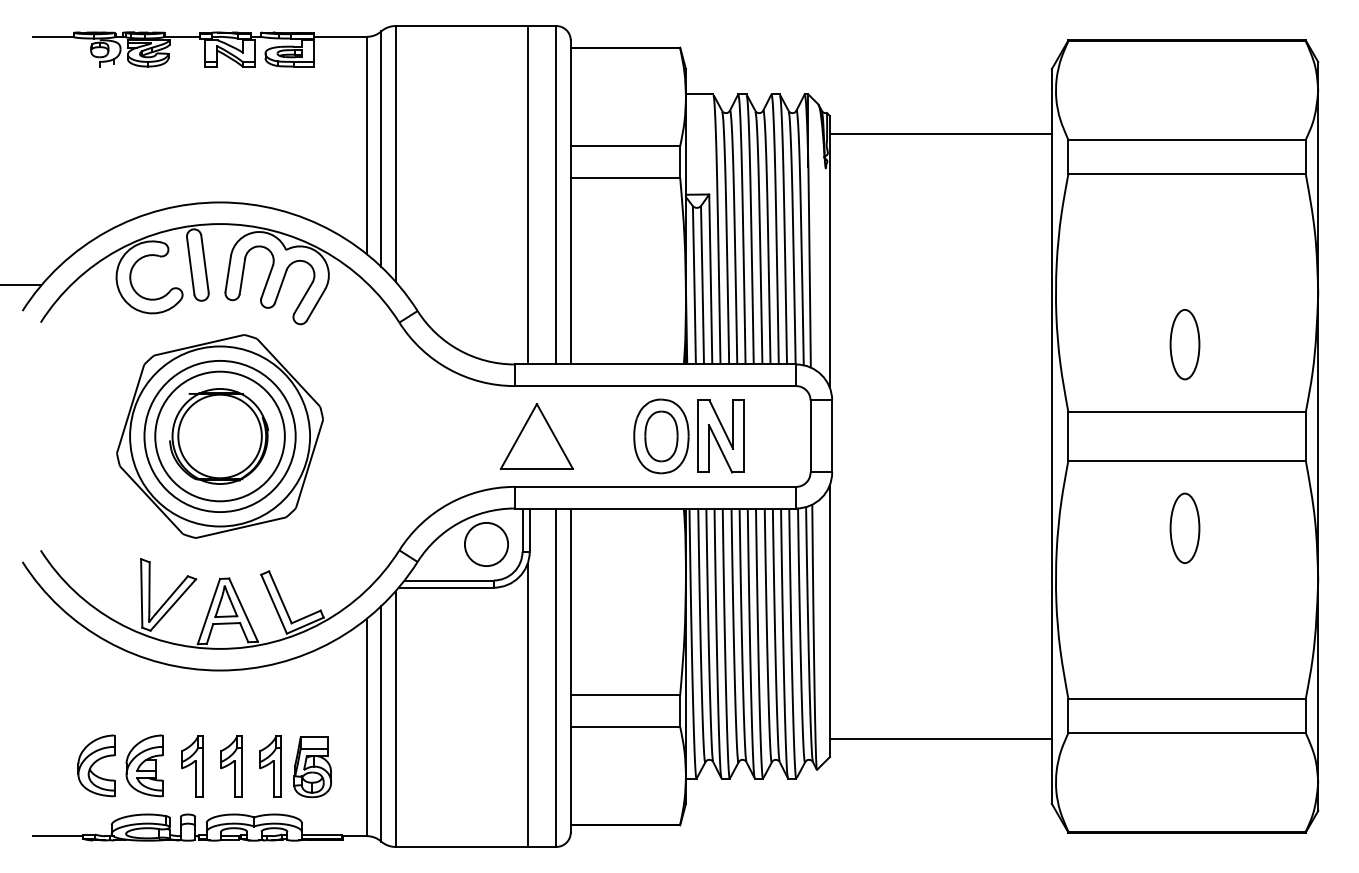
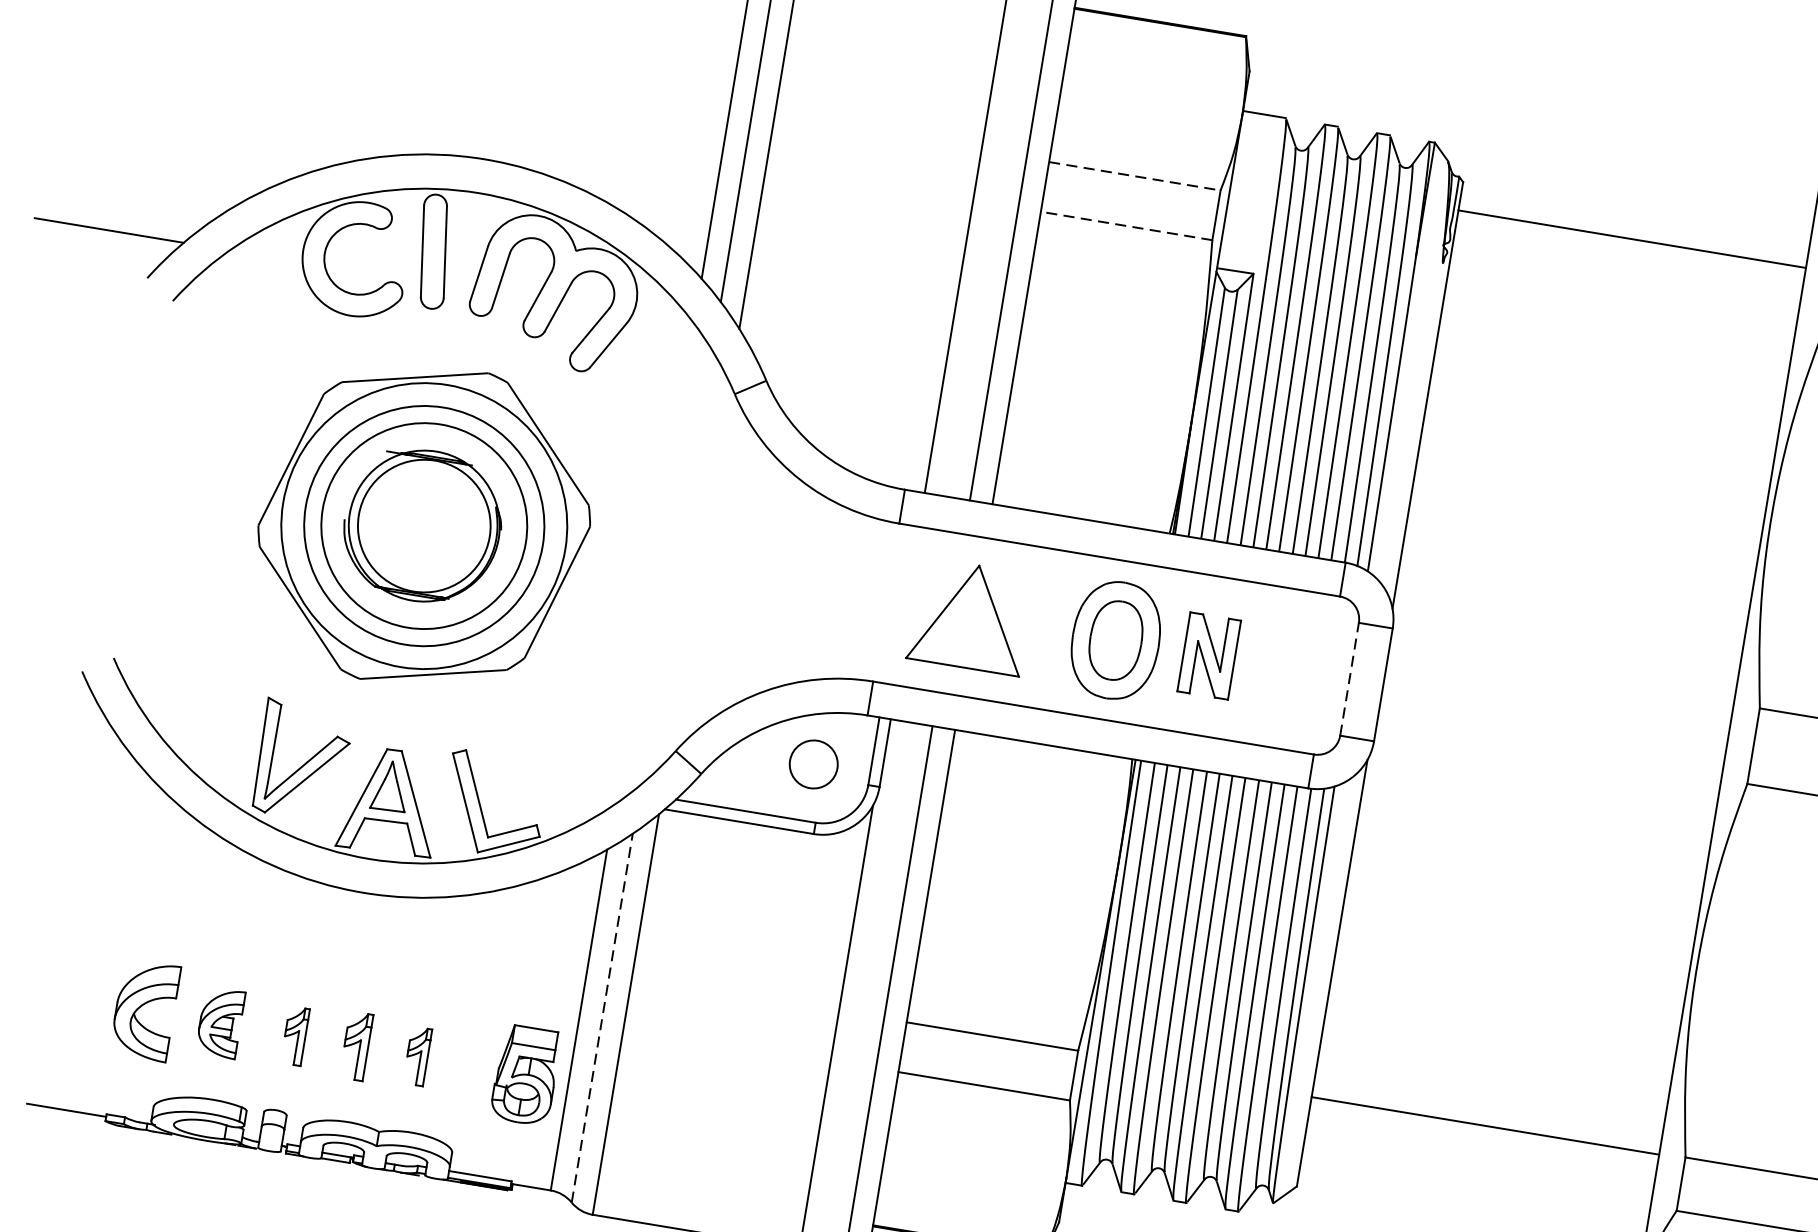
line: (625, 146) -> (1134, 176), solid -> dashed
line: (625, 177) -> (1126, 225), solid -> dashed
part: (536, 436) -> (970, 616), moved
part: (720, 436) -> (1208, 655), size x0.7
line: (810, 436) -> (1349, 679), solid -> dashed
circle: (486, 544) -> (813, 764), size x0.7
line: (381, 723) -> (602, 1017), solid -> dashed
line: (940, 738) -> (1484, 1125), moved
part: (144, 765) -> (220, 1022), size x0.7
part: (192, 766) -> (295, 1036), size x0.6
part: (231, 766) -> (356, 1046), size x0.7
part: (270, 766) -> (417, 1056), size x0.6
part: (312, 767) -> (525, 1075), moved

